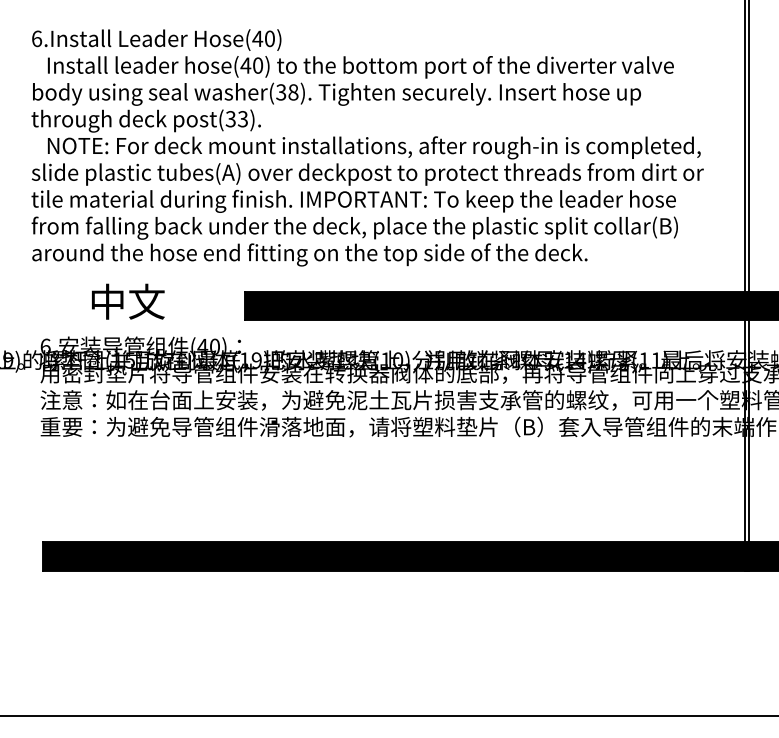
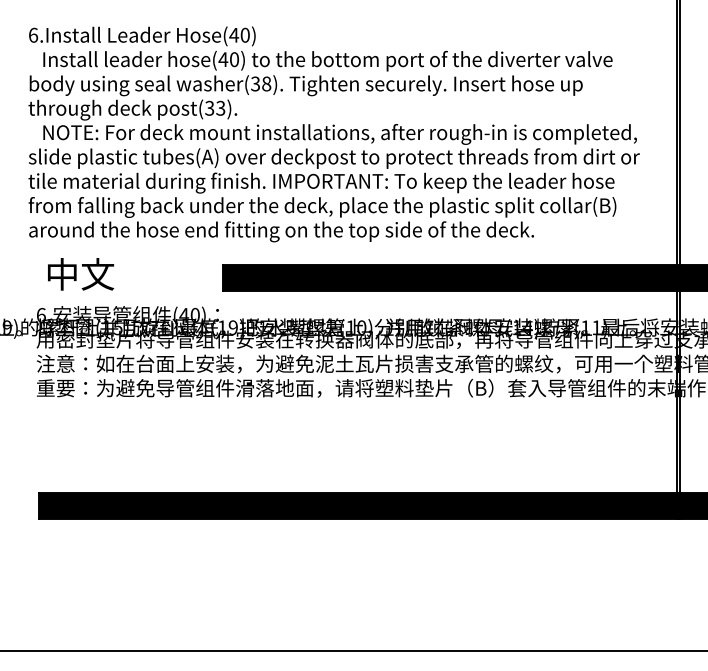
text: (128, 301) -> (81, 274), moved

